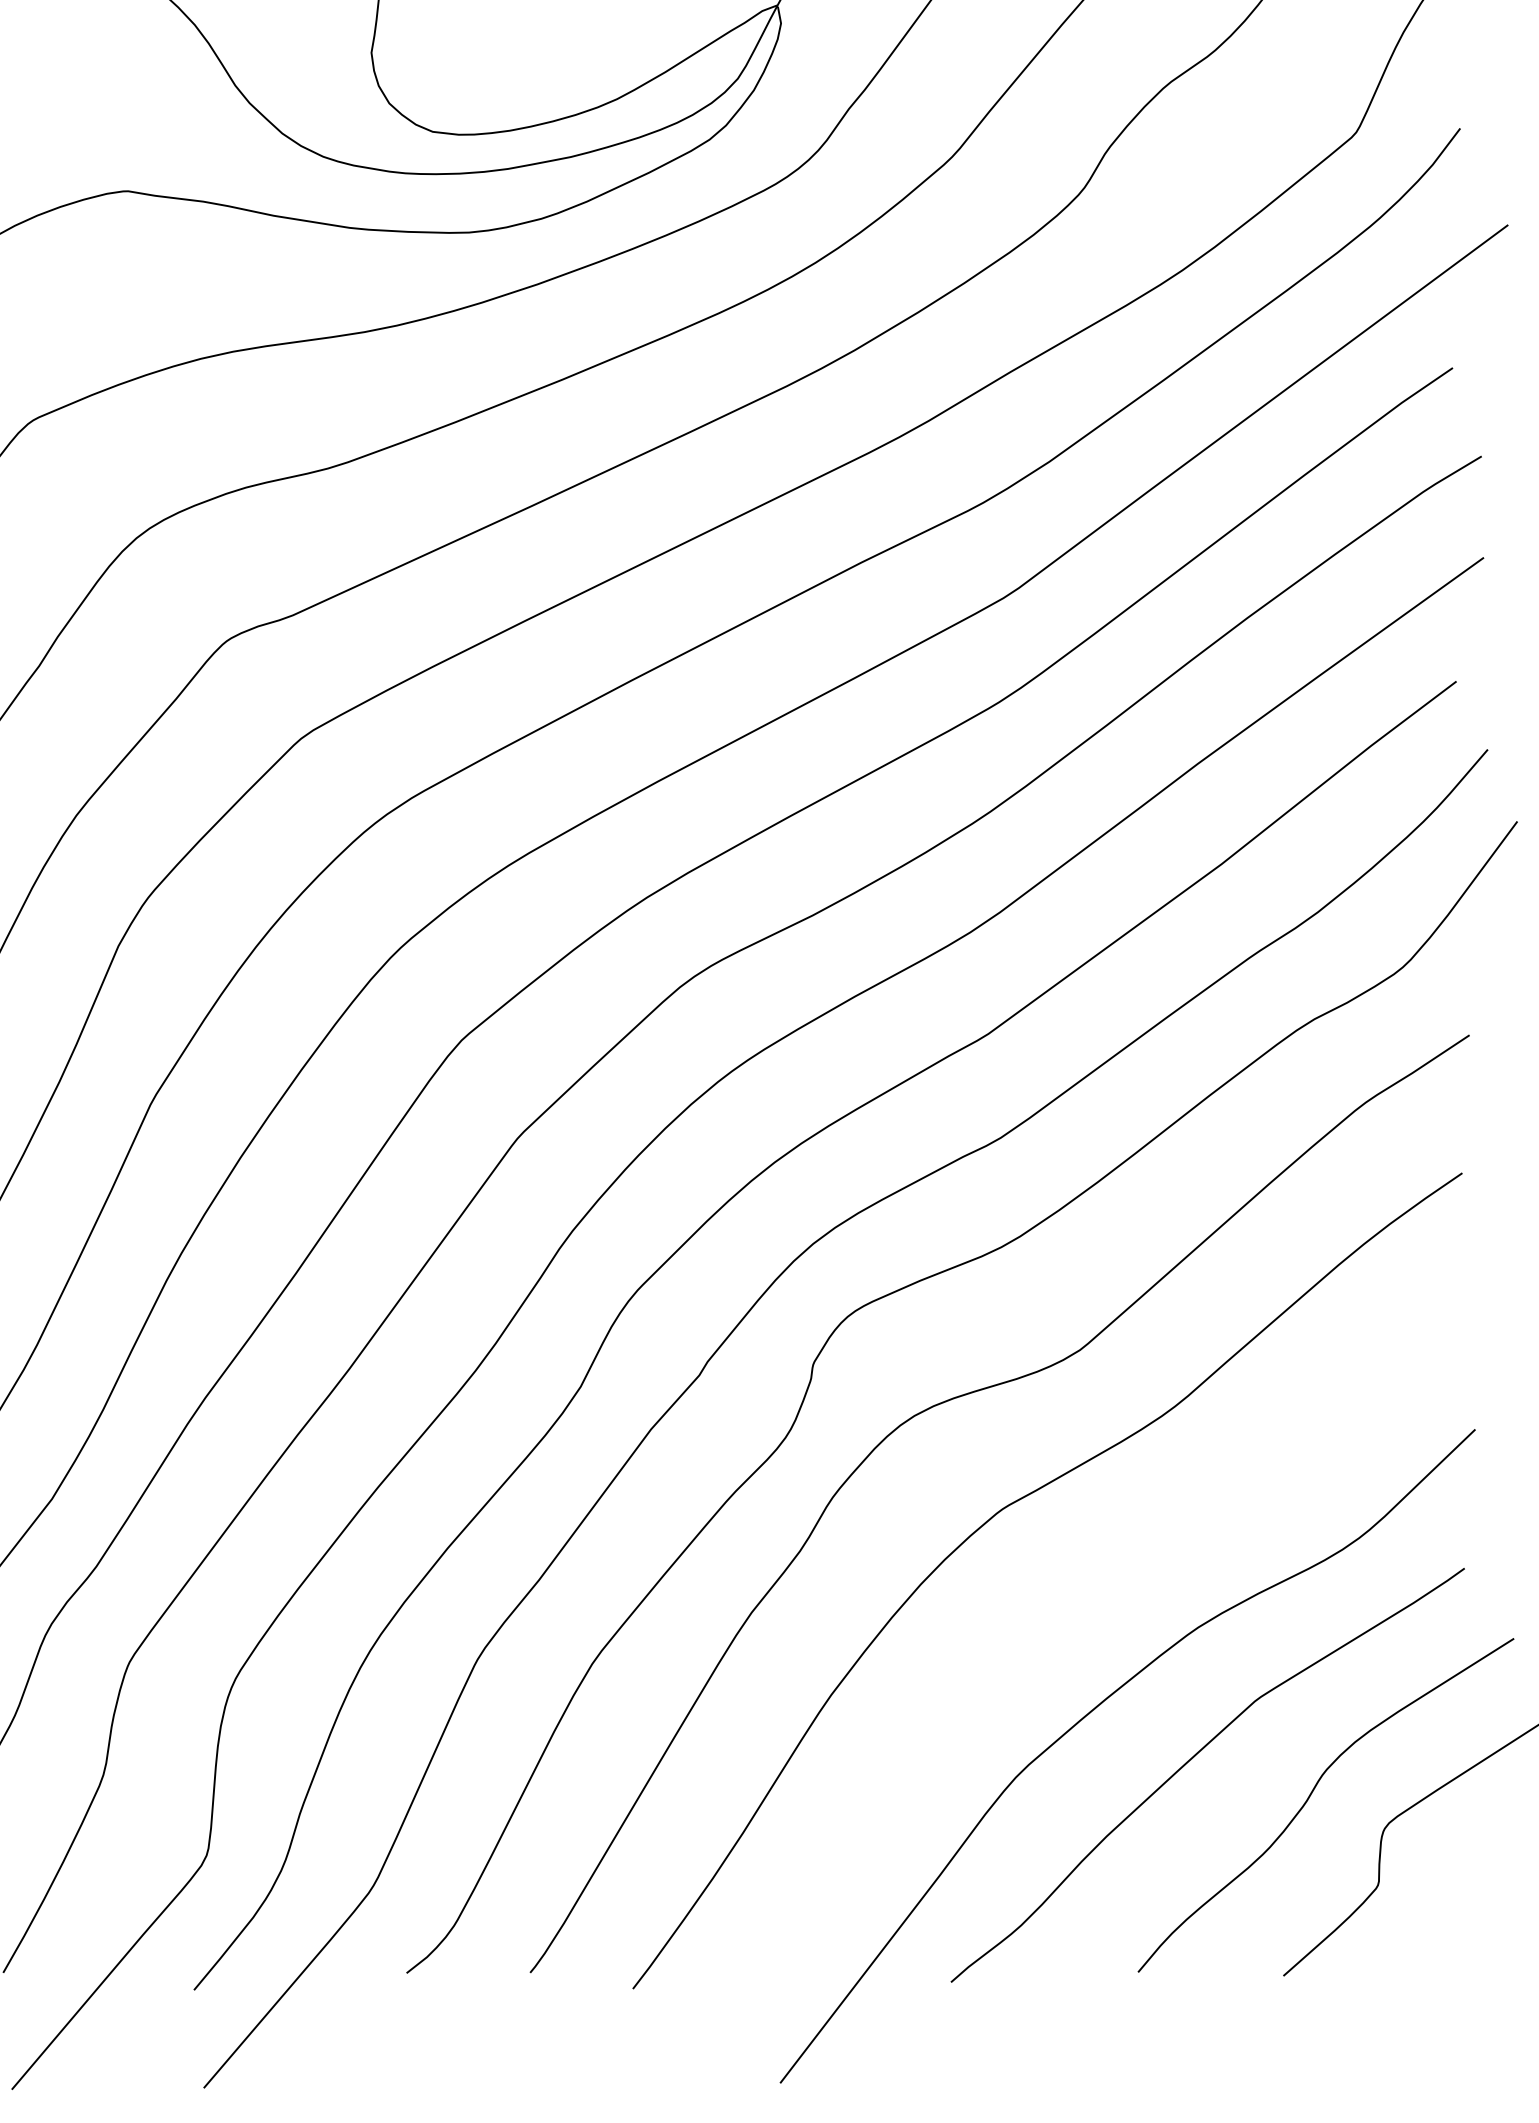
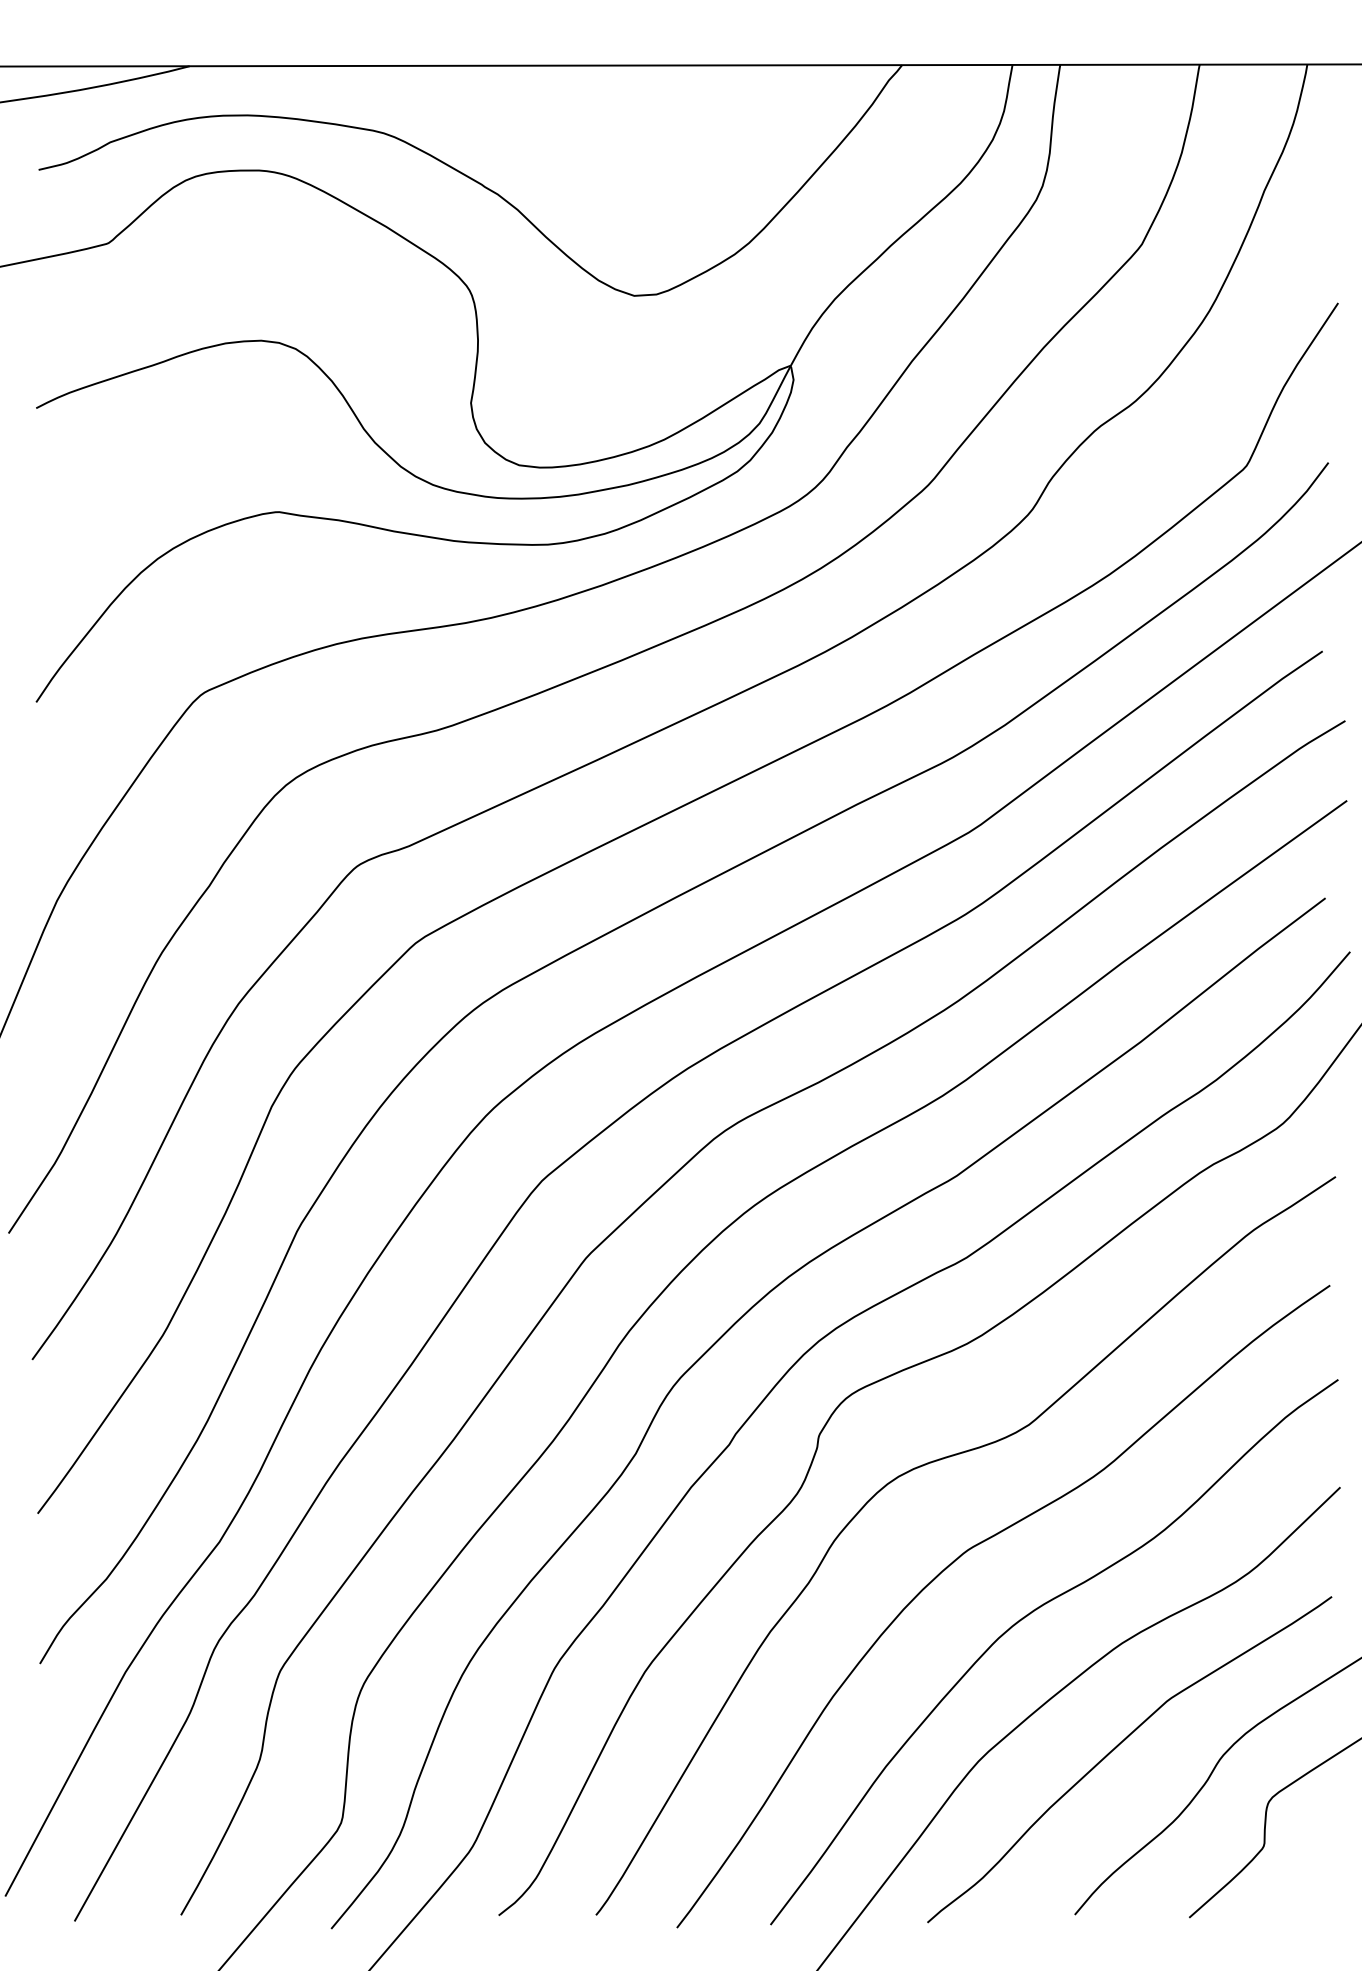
curve: (1076, 1594) -> (1026, 1617), added

